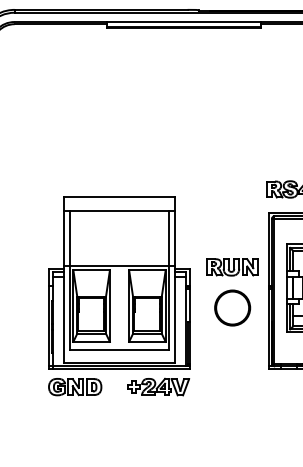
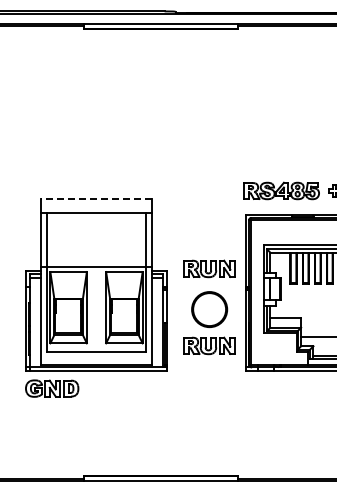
line: (119, 196) -> (96, 198), solid -> dashed
part: (232, 343) -> (209, 345), added
part: (158, 386) -> (135, 388), removed

